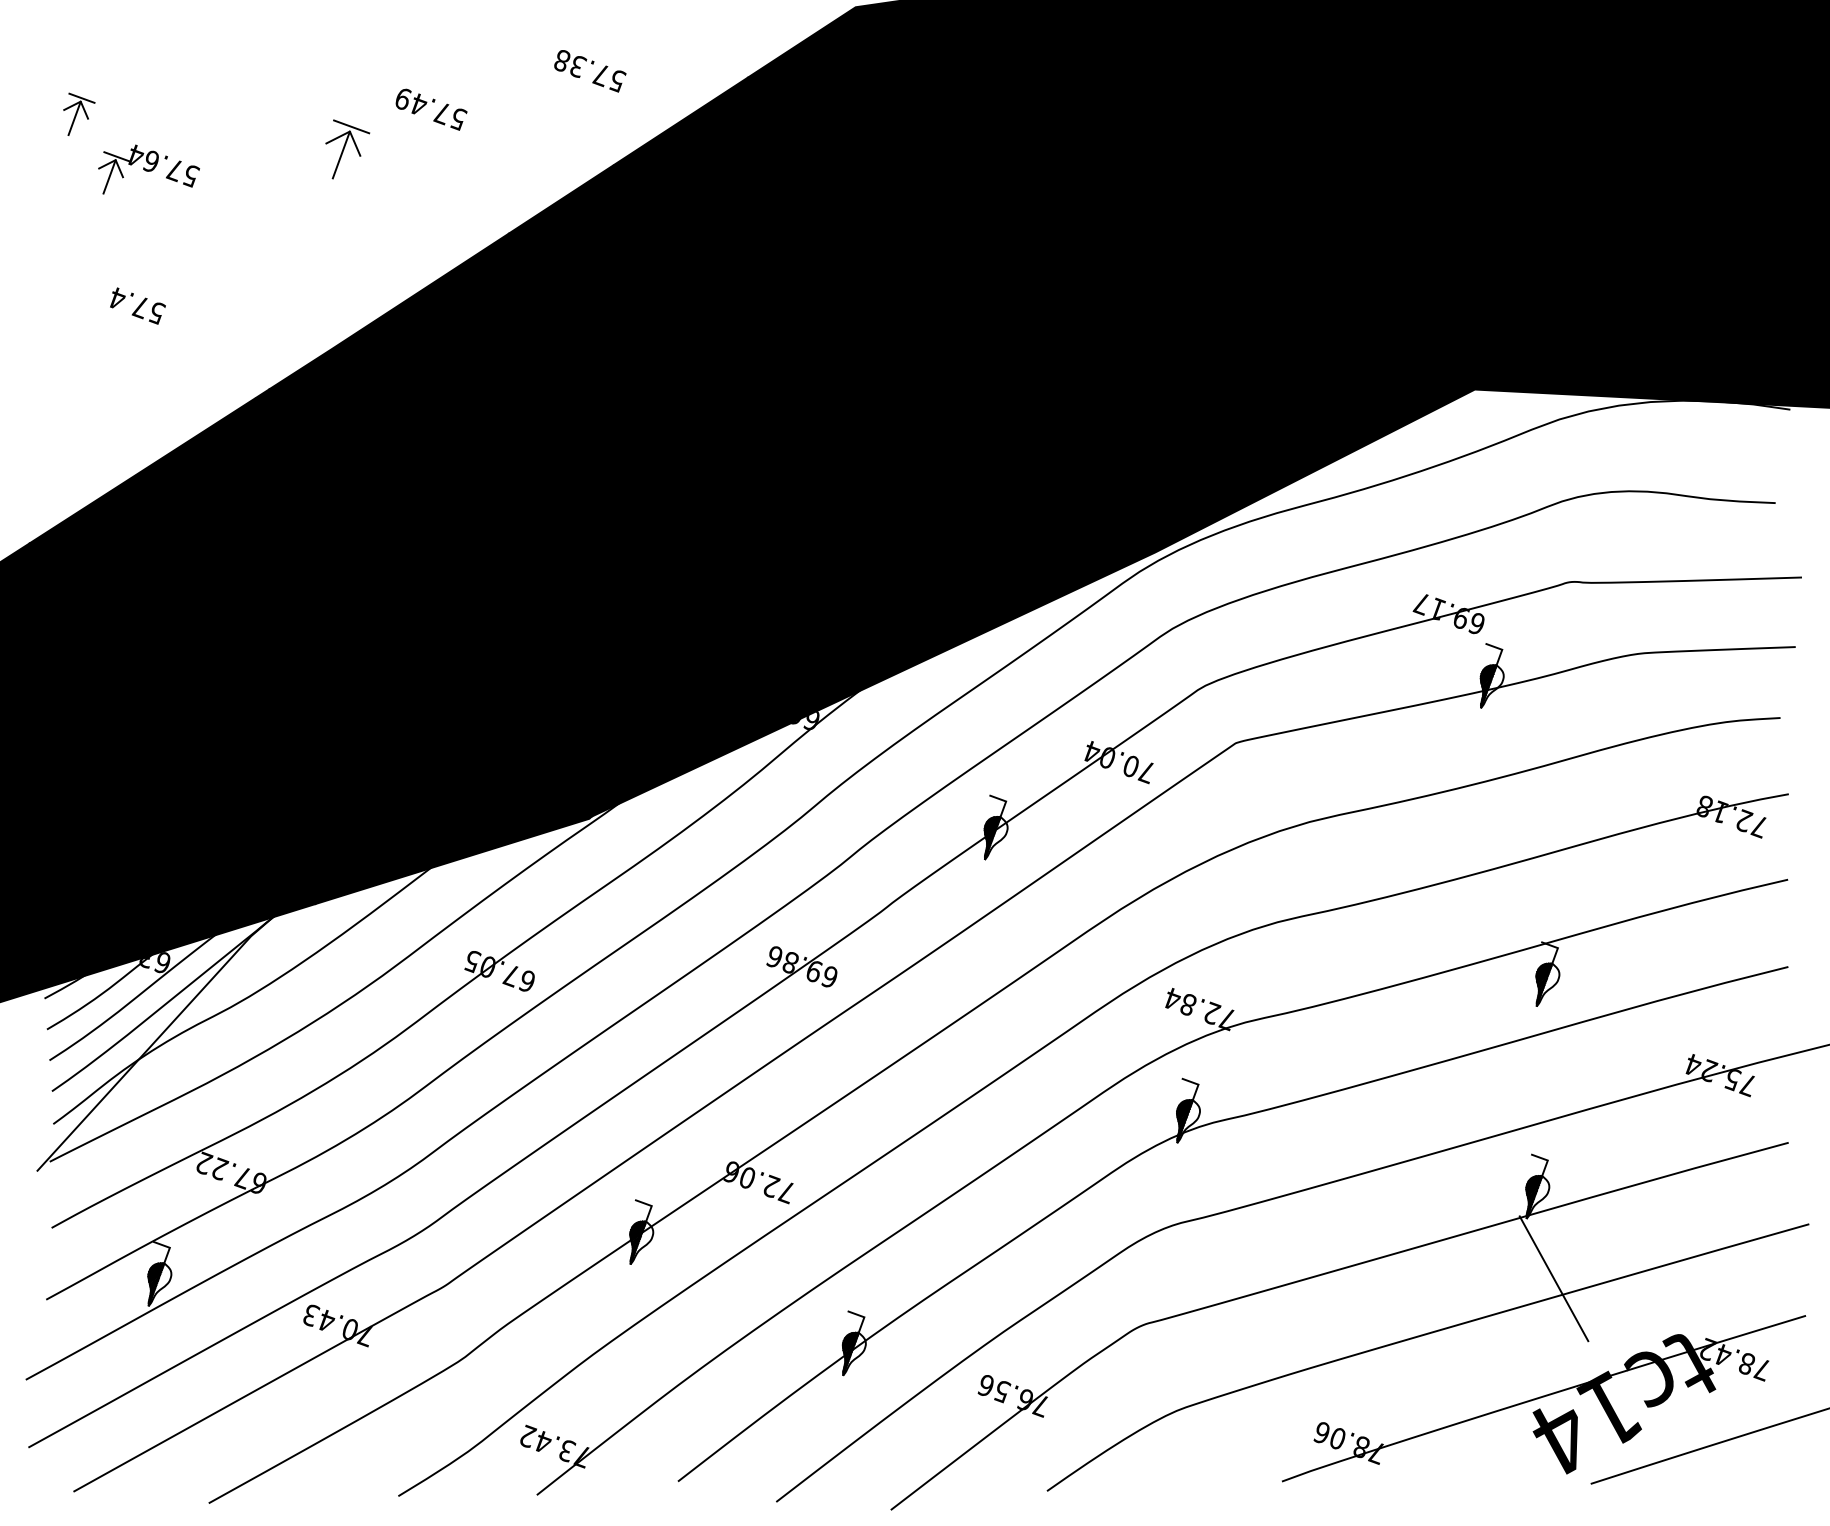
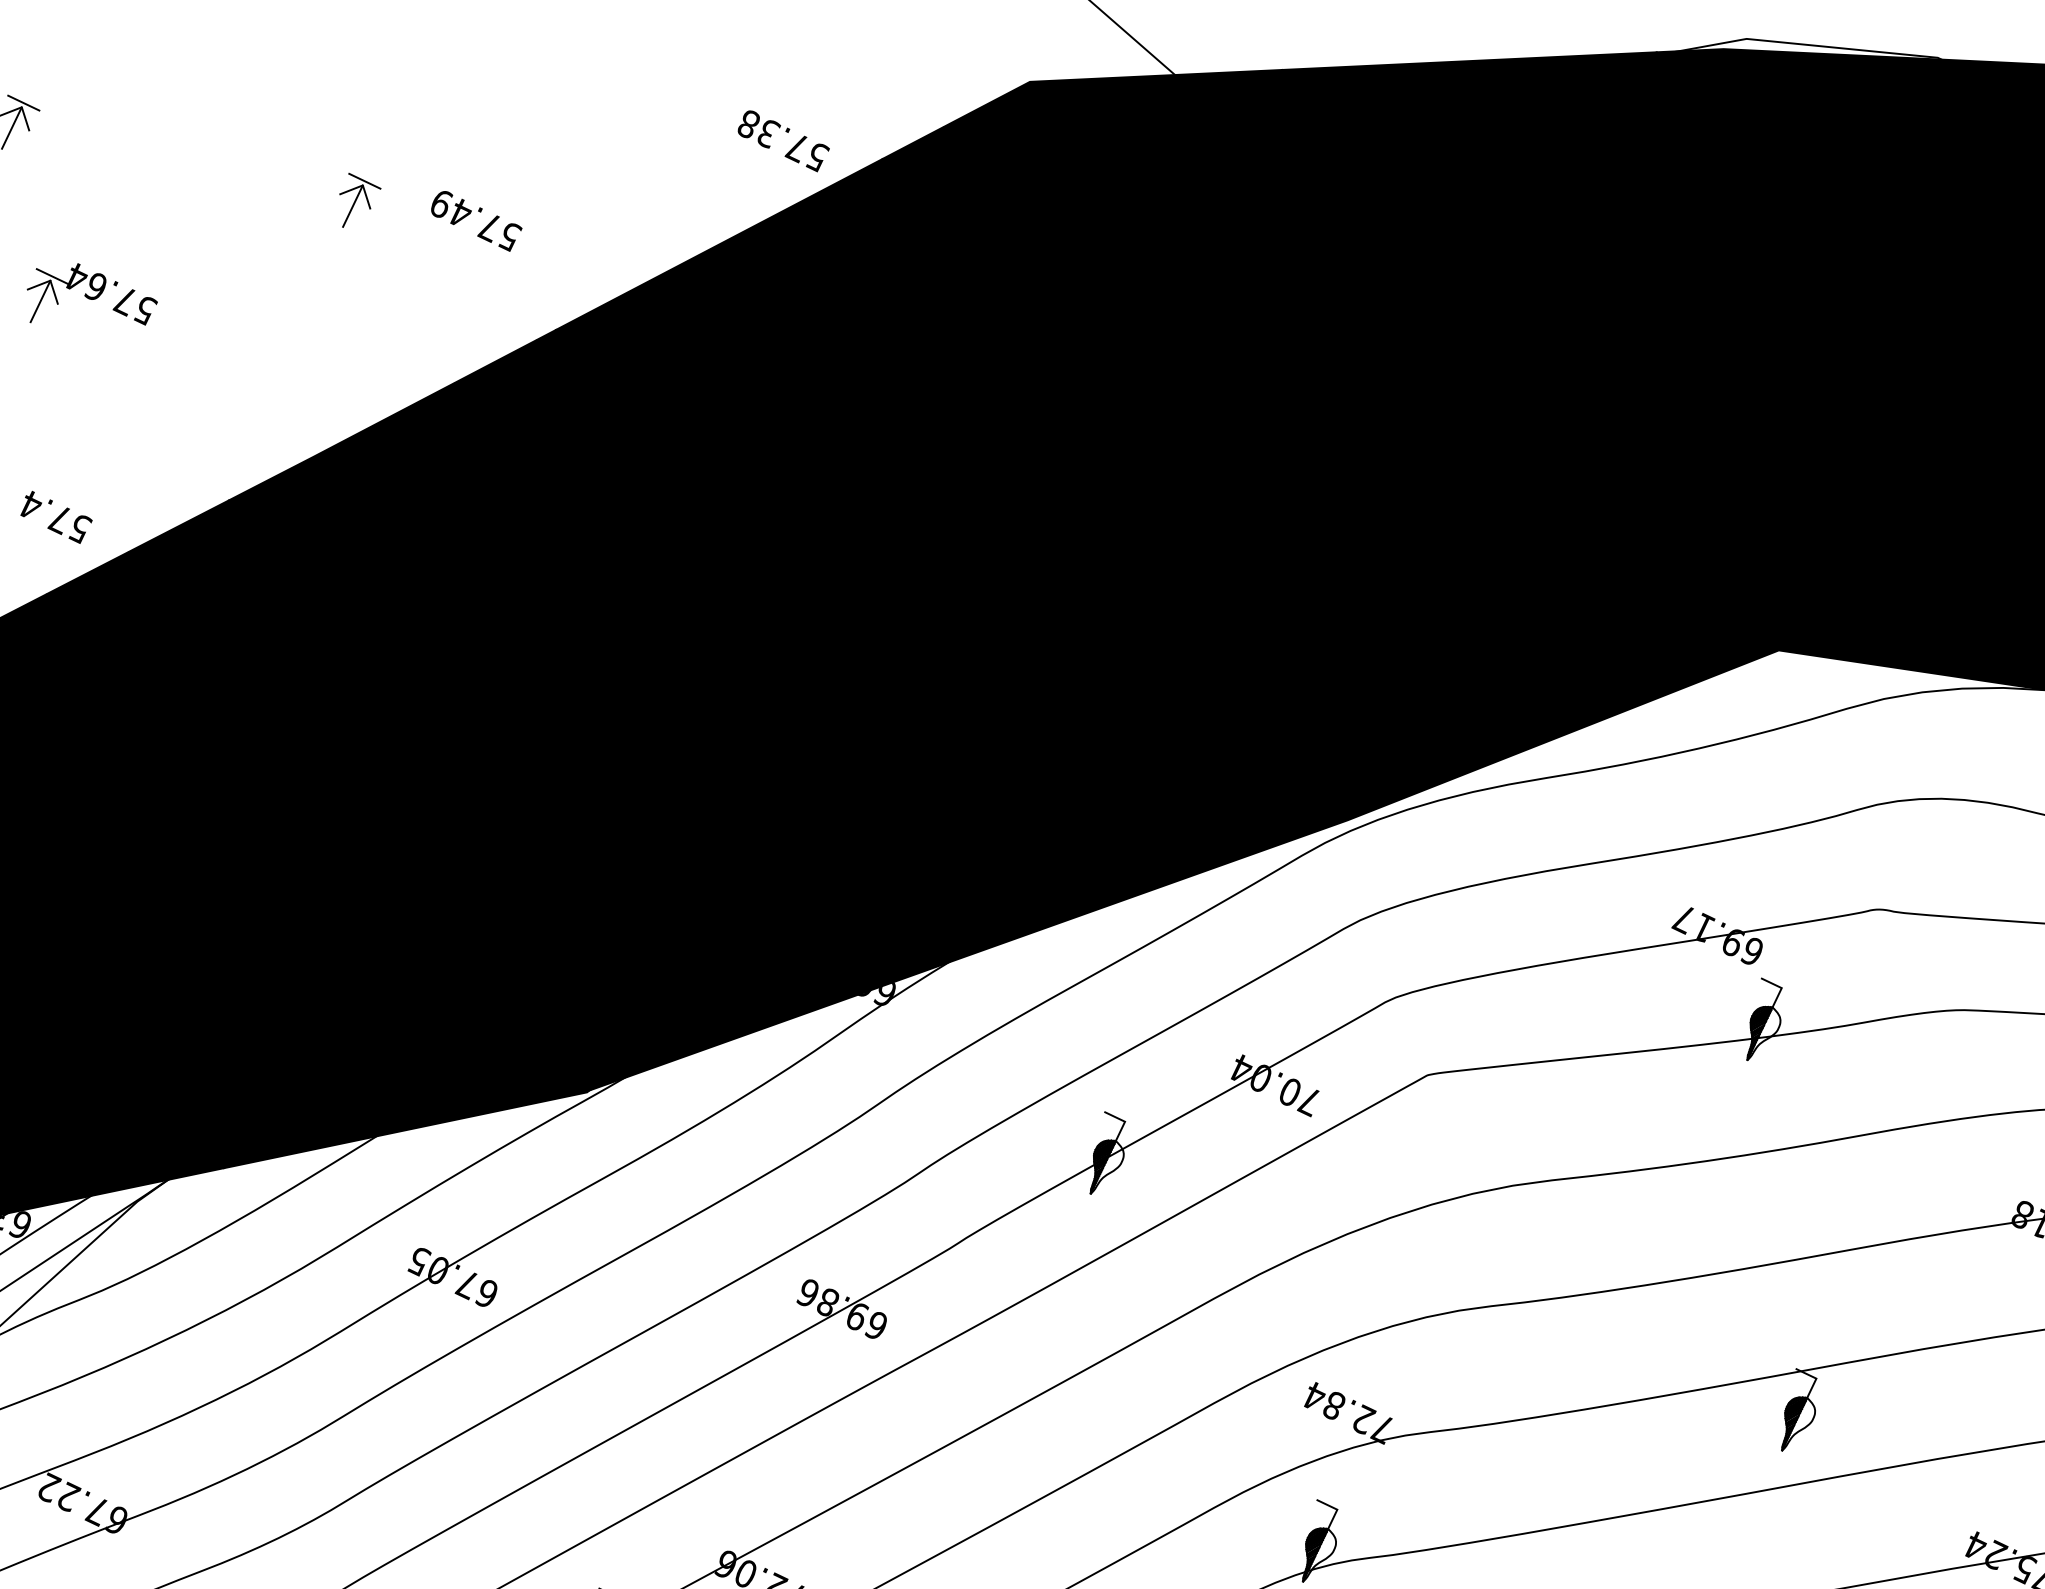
text: (590, 71) -> (783, 141), moved
text: (431, 109) -> (476, 220), moved
part: (347, 148) -> (358, 200), size x0.71
part: (148, 169) -> (91, 296), moved
text: (137, 305) -> (56, 516), moved

